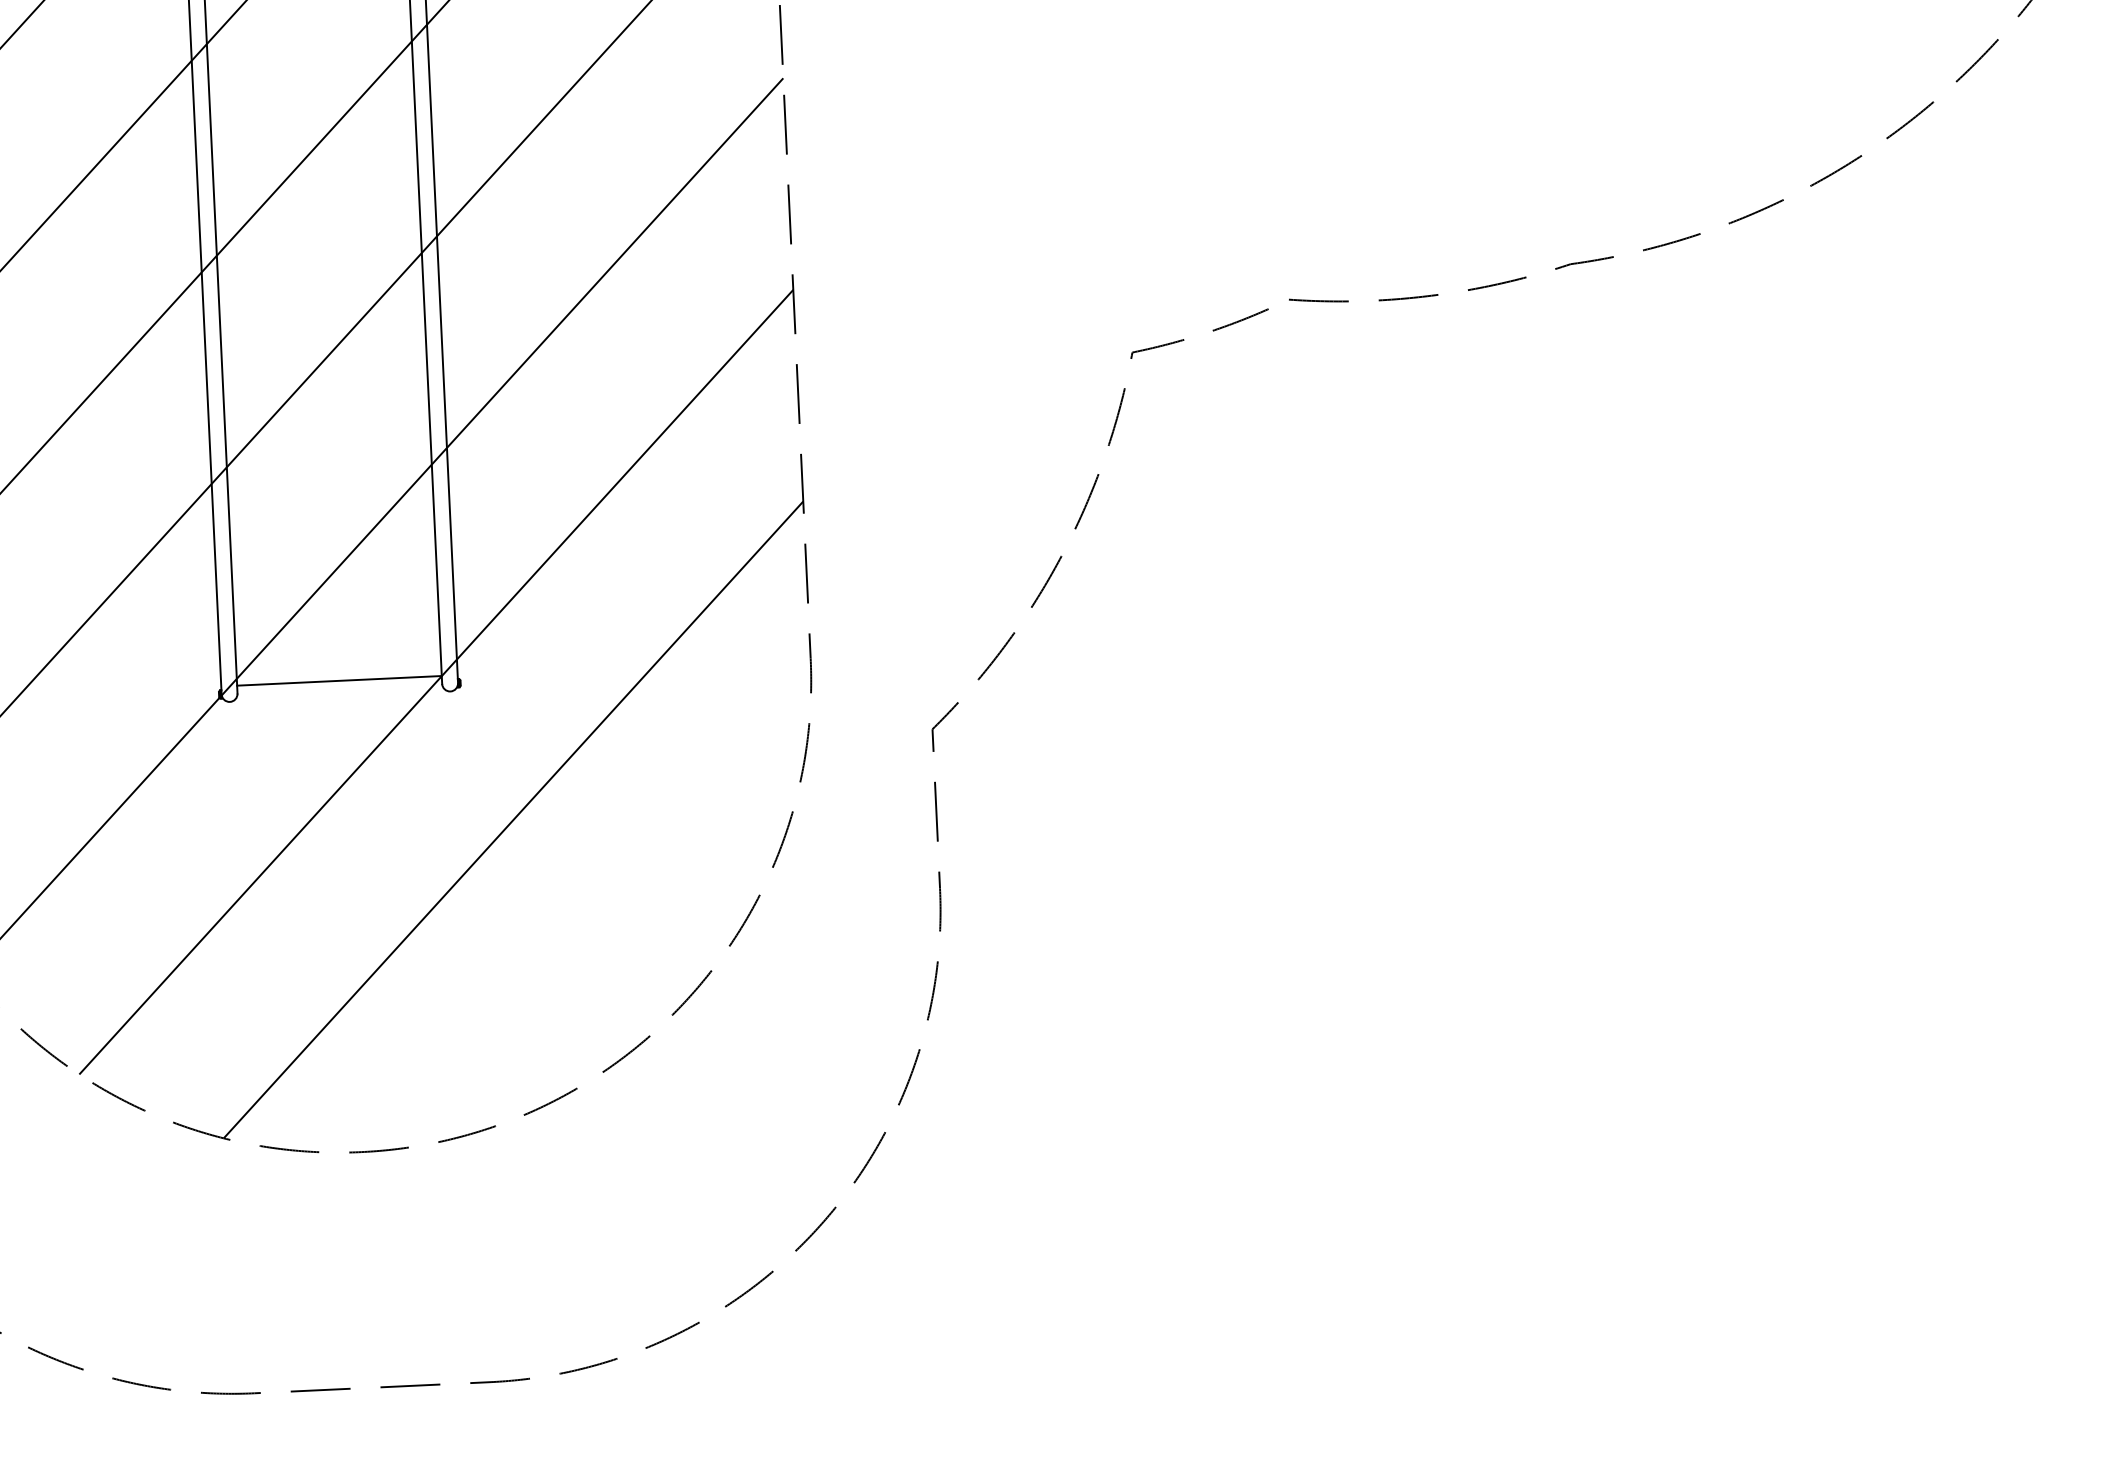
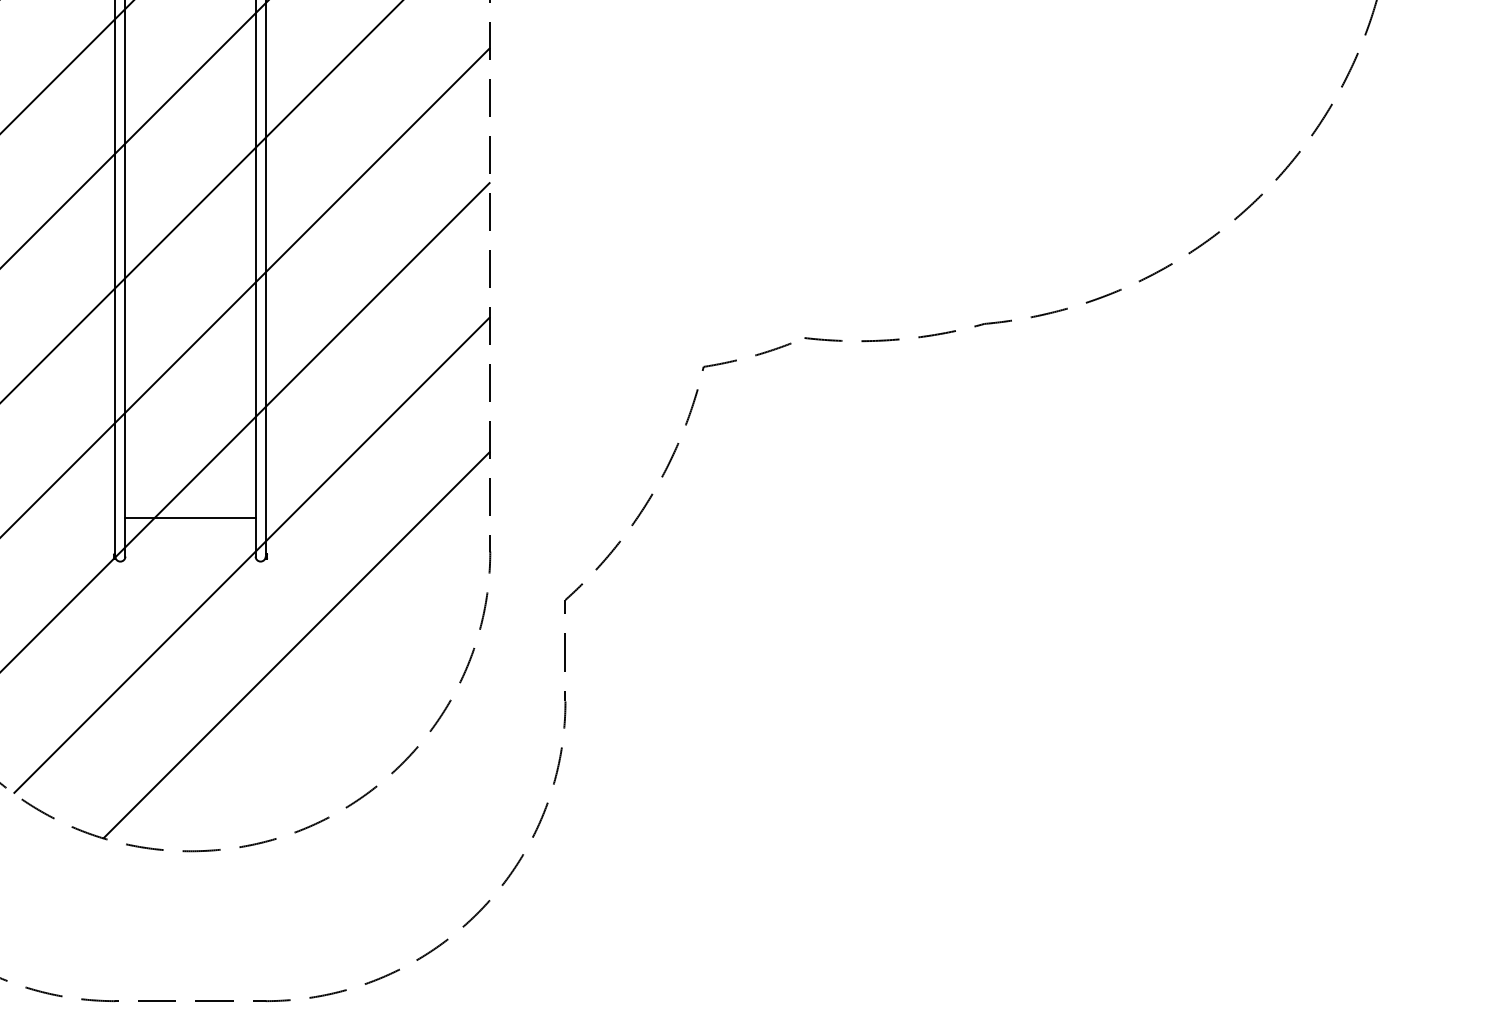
line: (339, 680) -> (190, 517), moved

